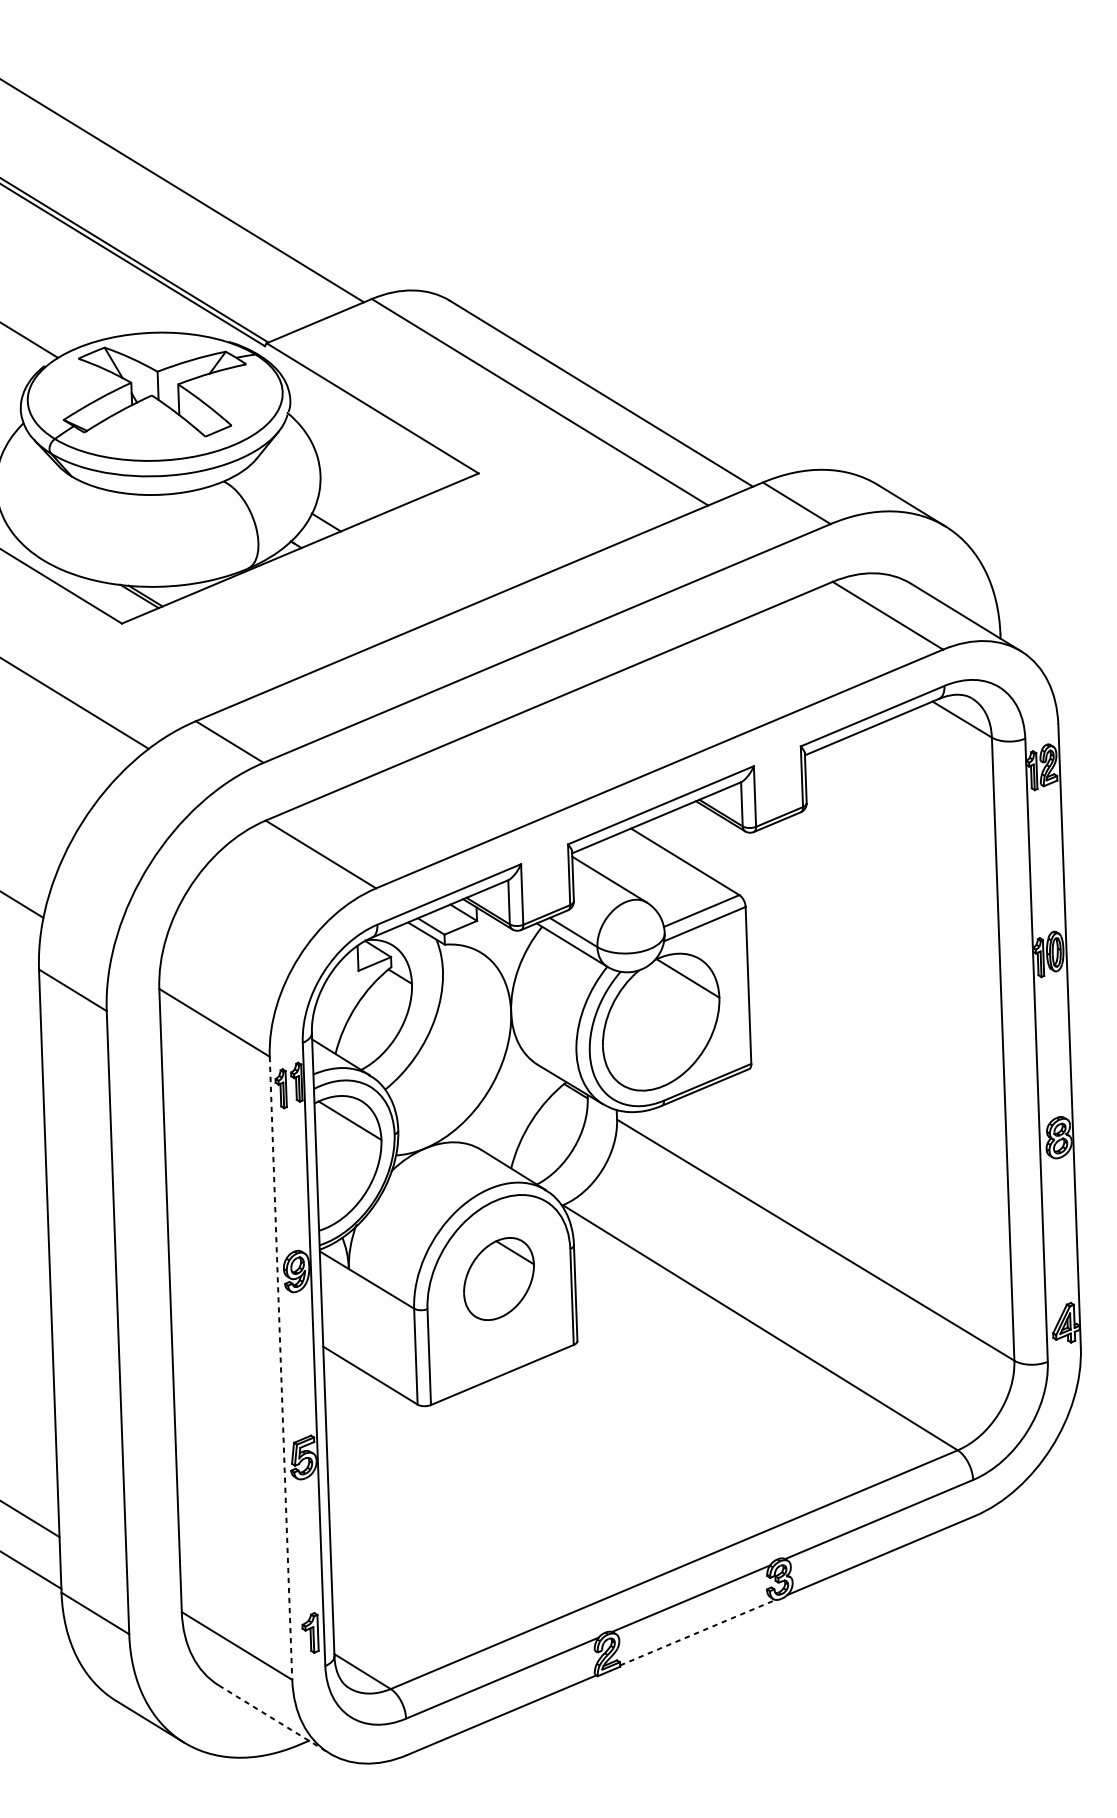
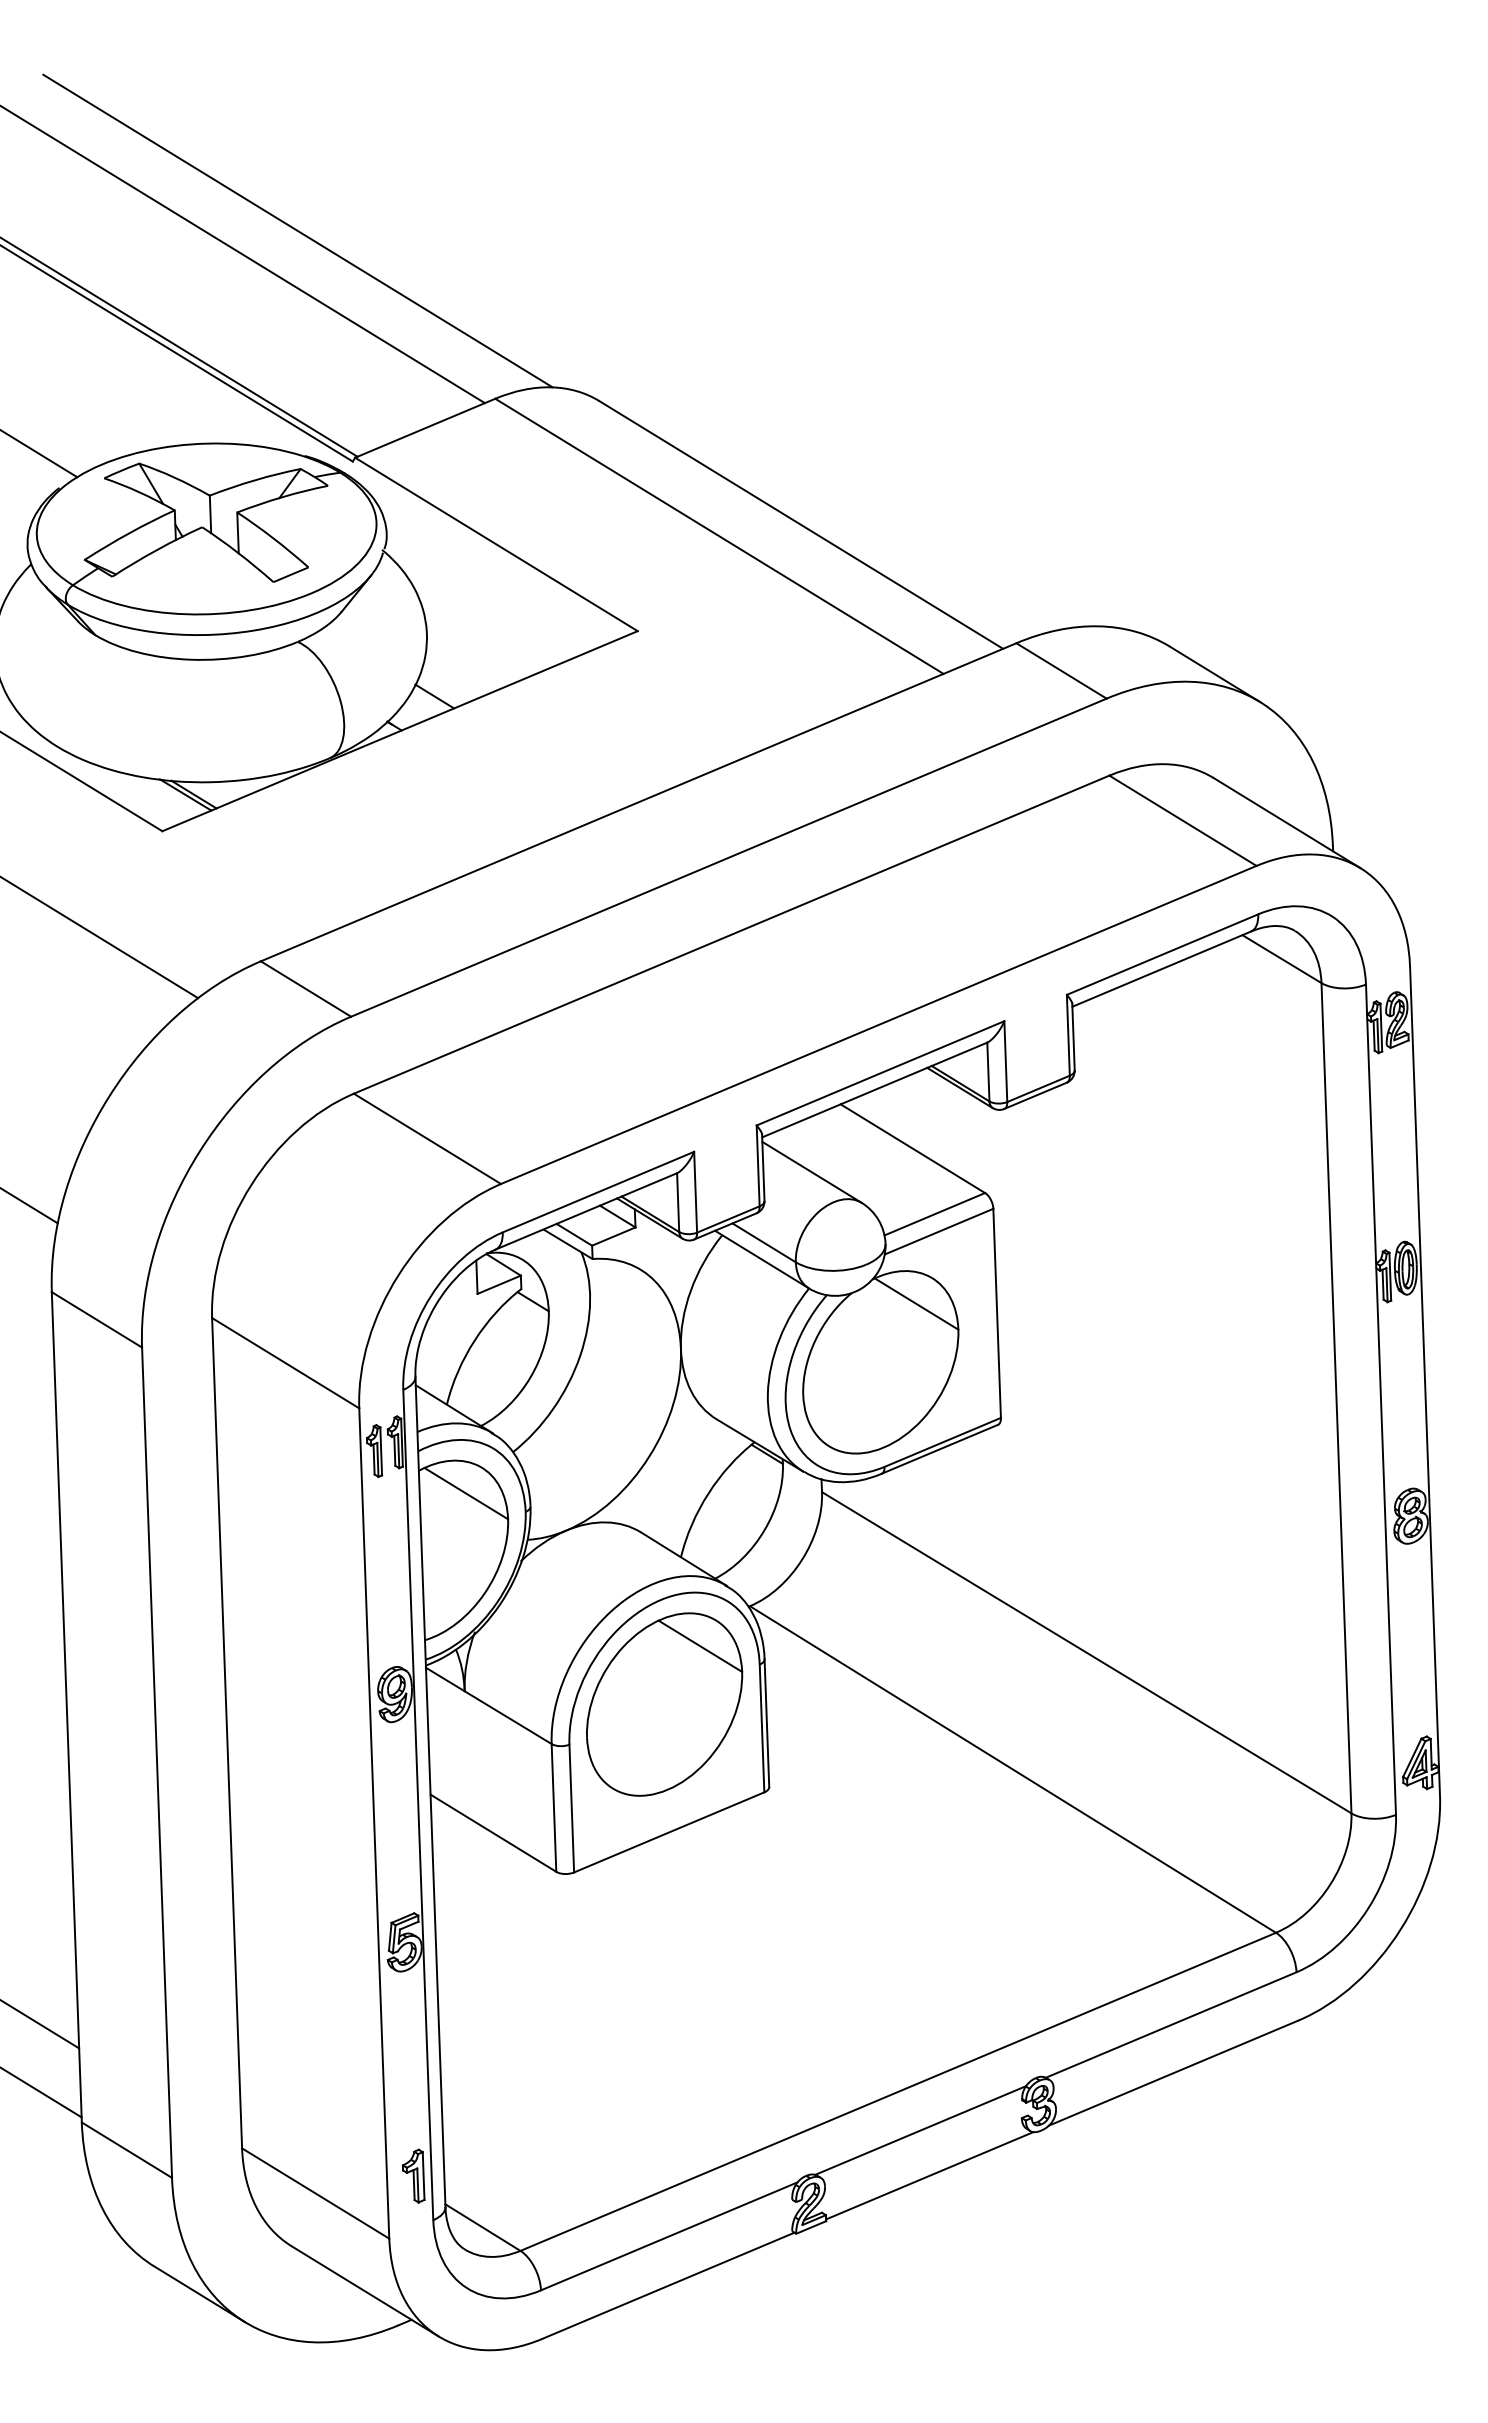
line: (223, 172) -> (297, 230), added
part: (498, 1278) -> (664, 1704), size x1.67
line: (281, 1369) -> (374, 1824), dashed -> solid
line: (697, 1632) -> (929, 2175), dashed -> solid
line: (274, 1719) -> (365, 2291), dashed -> solid

